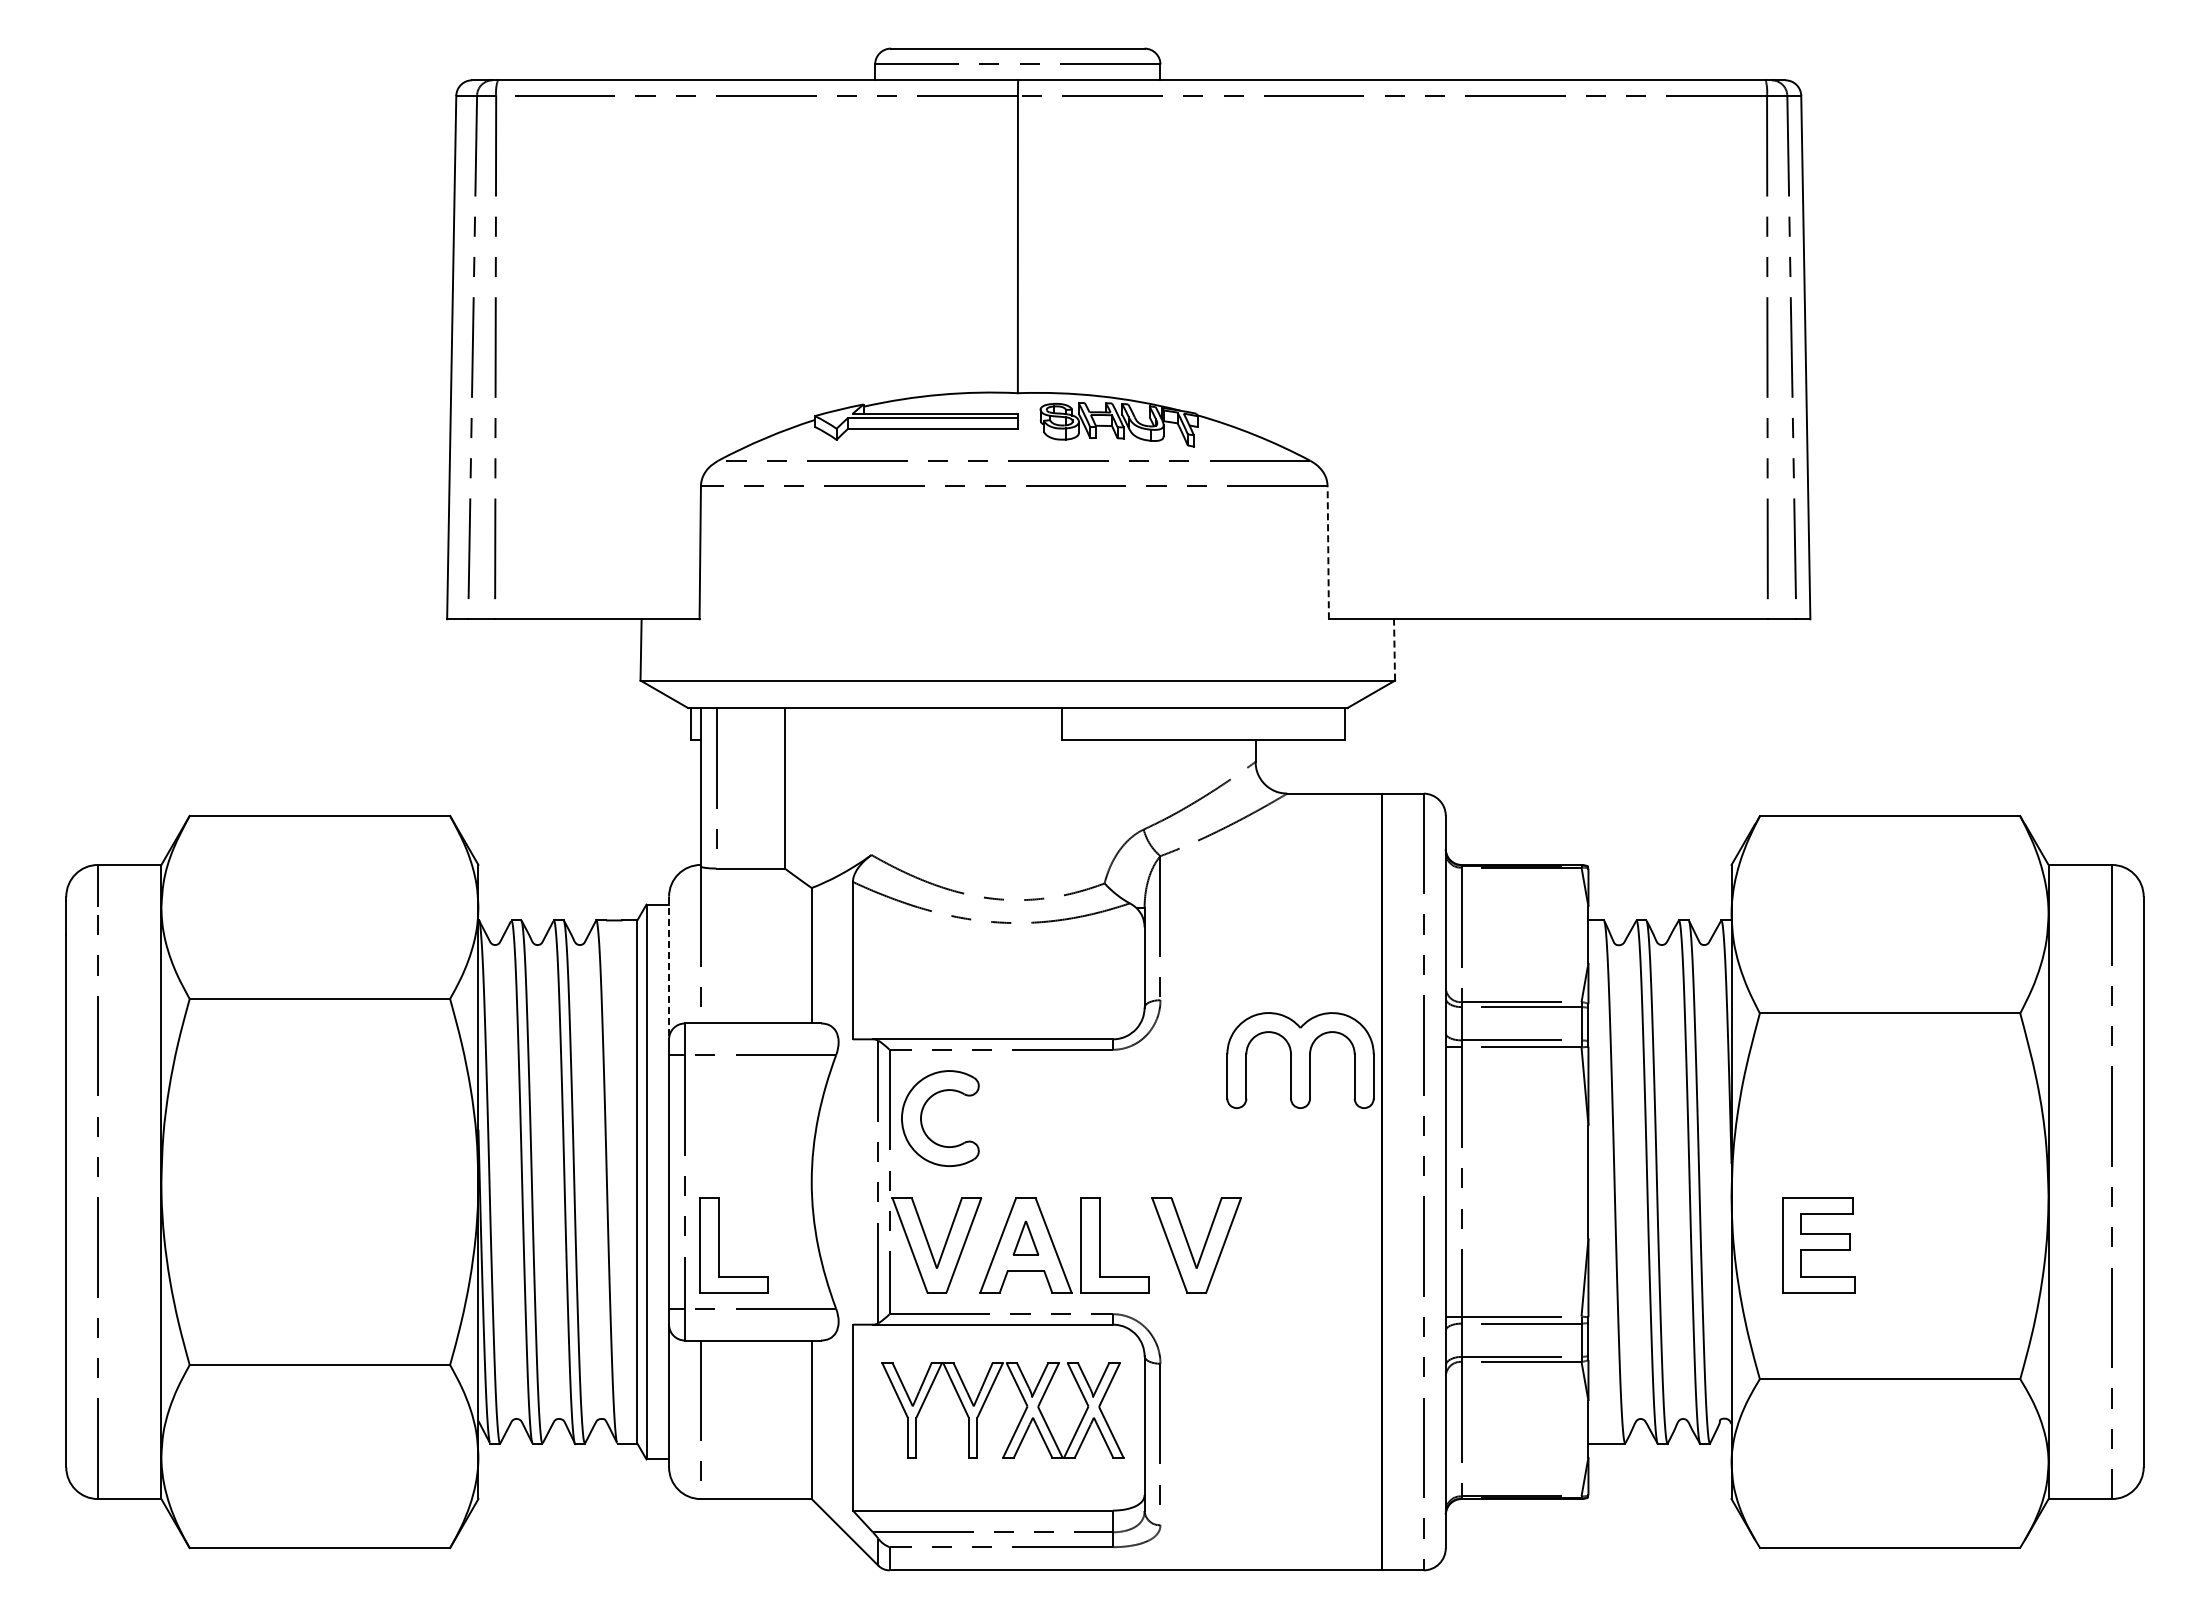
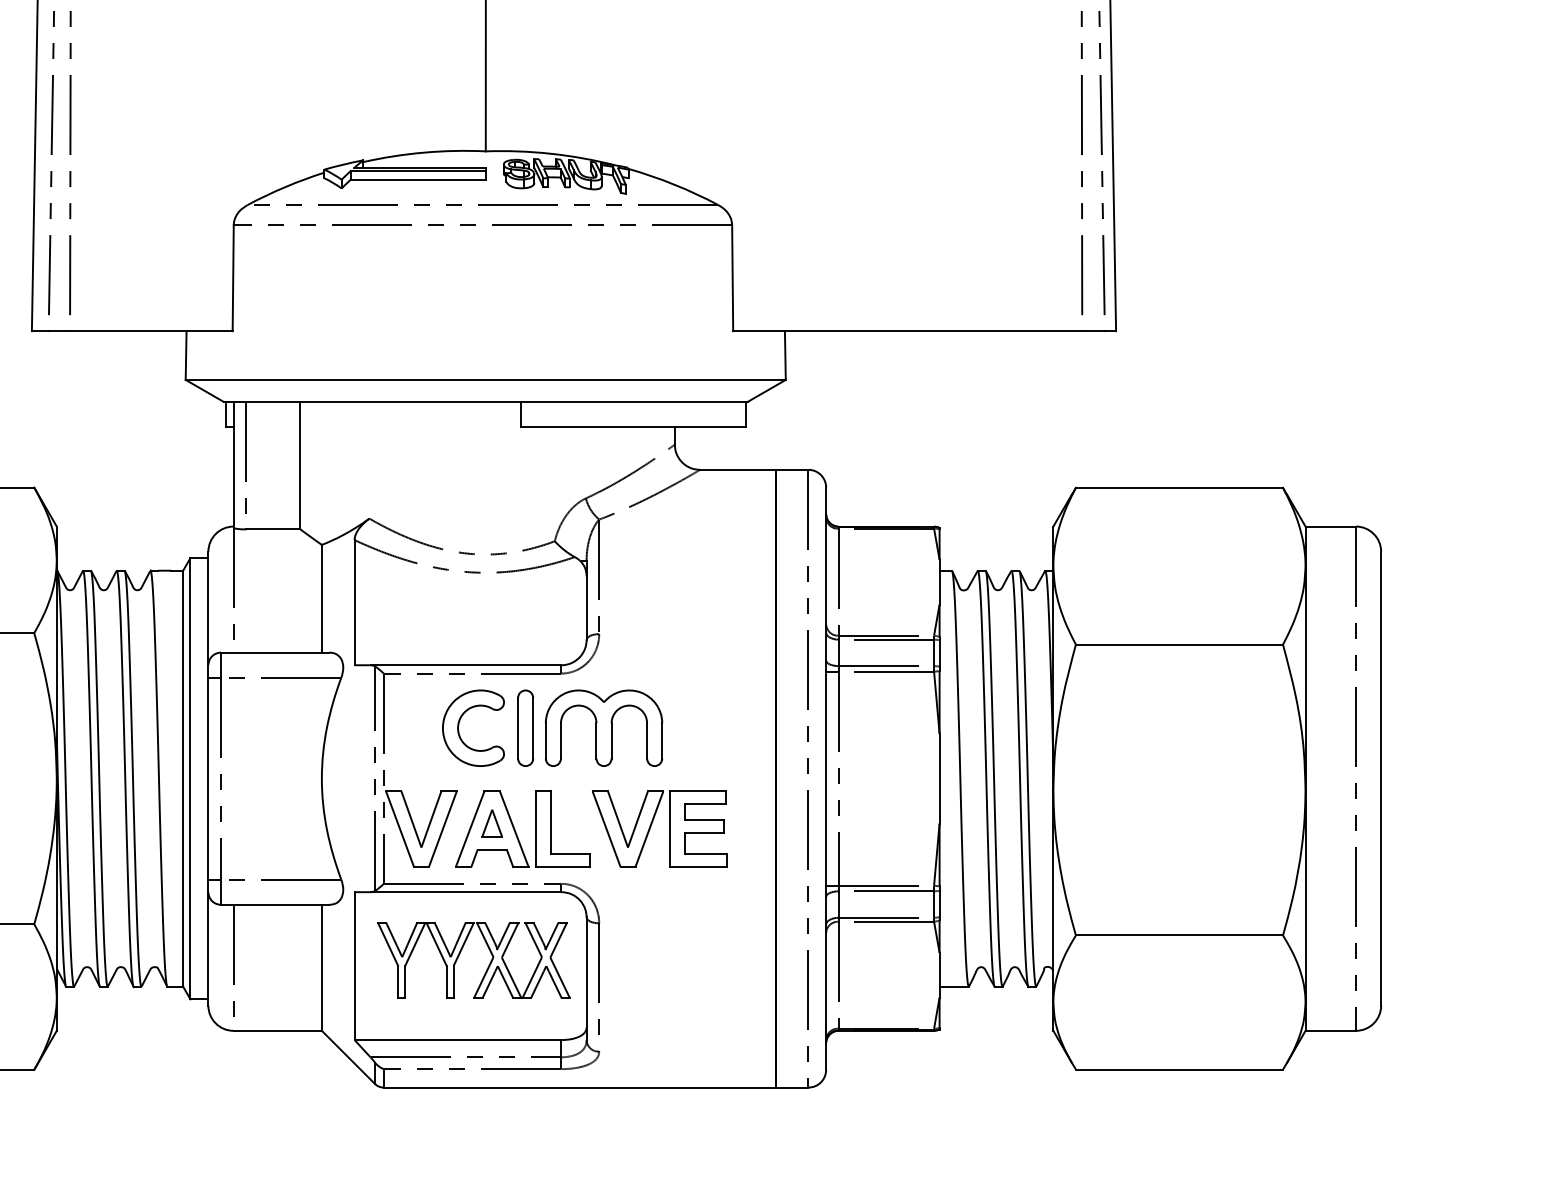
line: (1328, 552) -> (732, 278), dashed -> solid
line: (1394, 649) -> (785, 355), dashed -> solid
line: (669, 968) -> (208, 608), dashed -> solid
part: (1300, 1060) -> (604, 728), moved
part: (922, 1115) -> (459, 725), moved
part: (1067, 1118) -> (525, 728), added
part: (719, 1245) -> (248, 829), removed
part: (1818, 1245) -> (698, 829), moved

